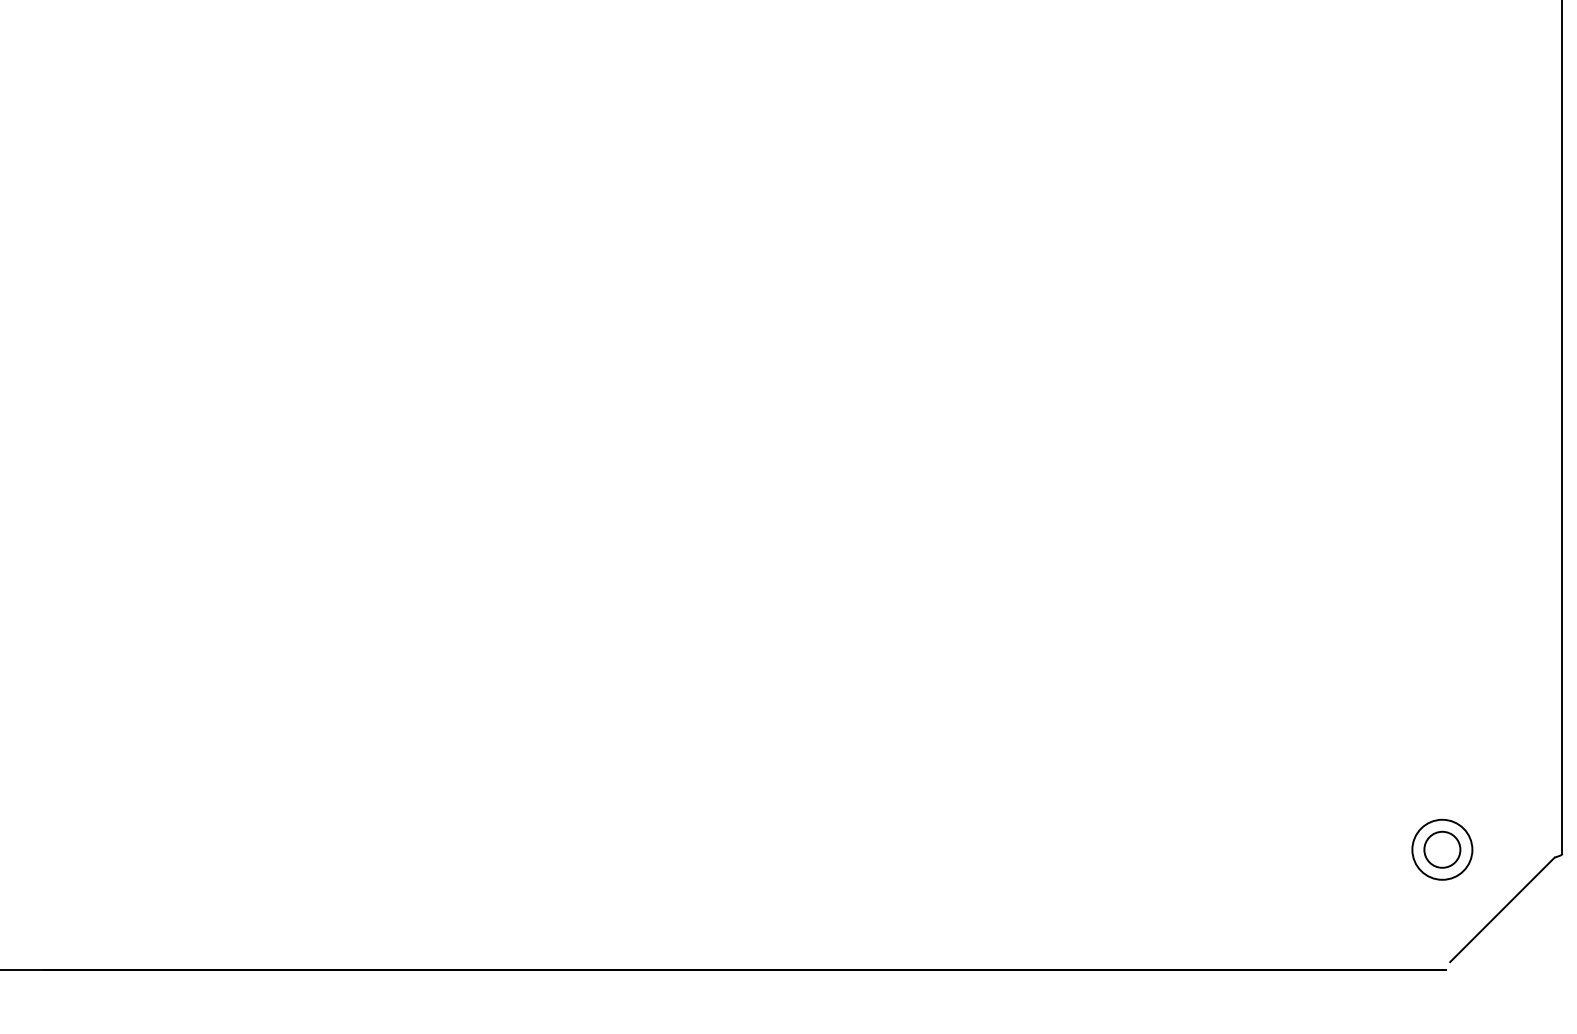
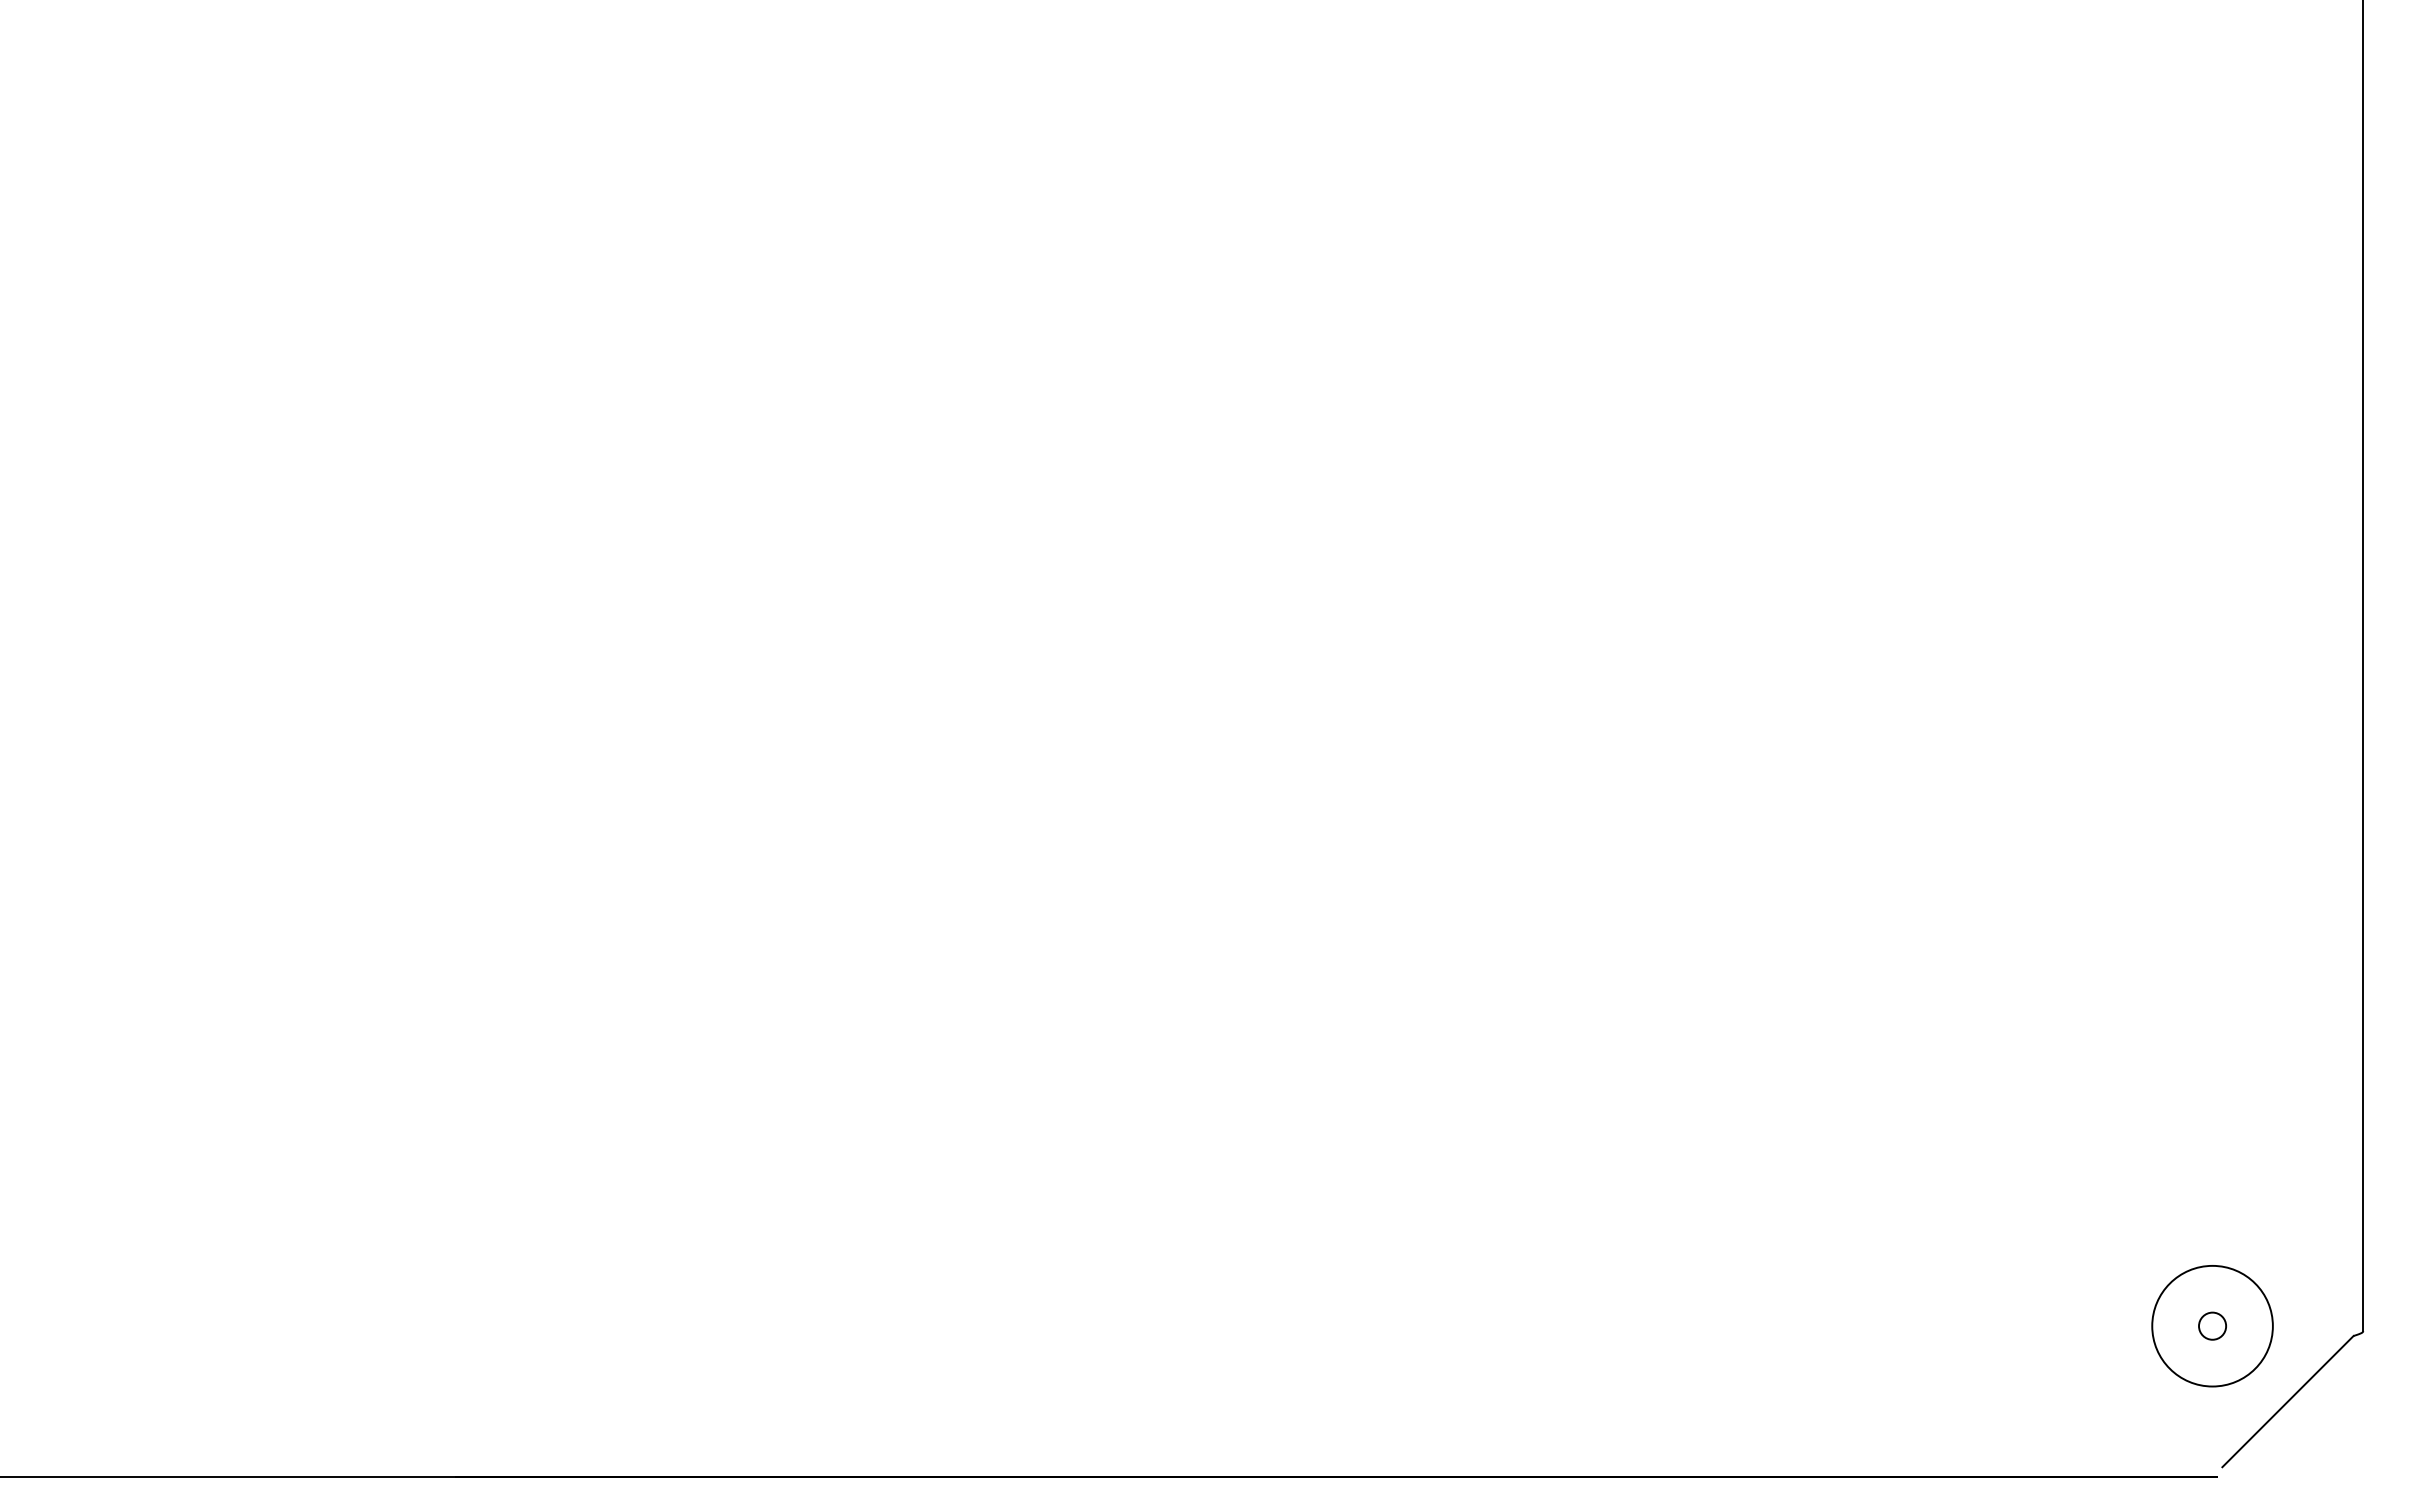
circle: (1442, 849) -> (2212, 1325), size x0.6
circle: (1442, 849) -> (2212, 1325), size x1.6

